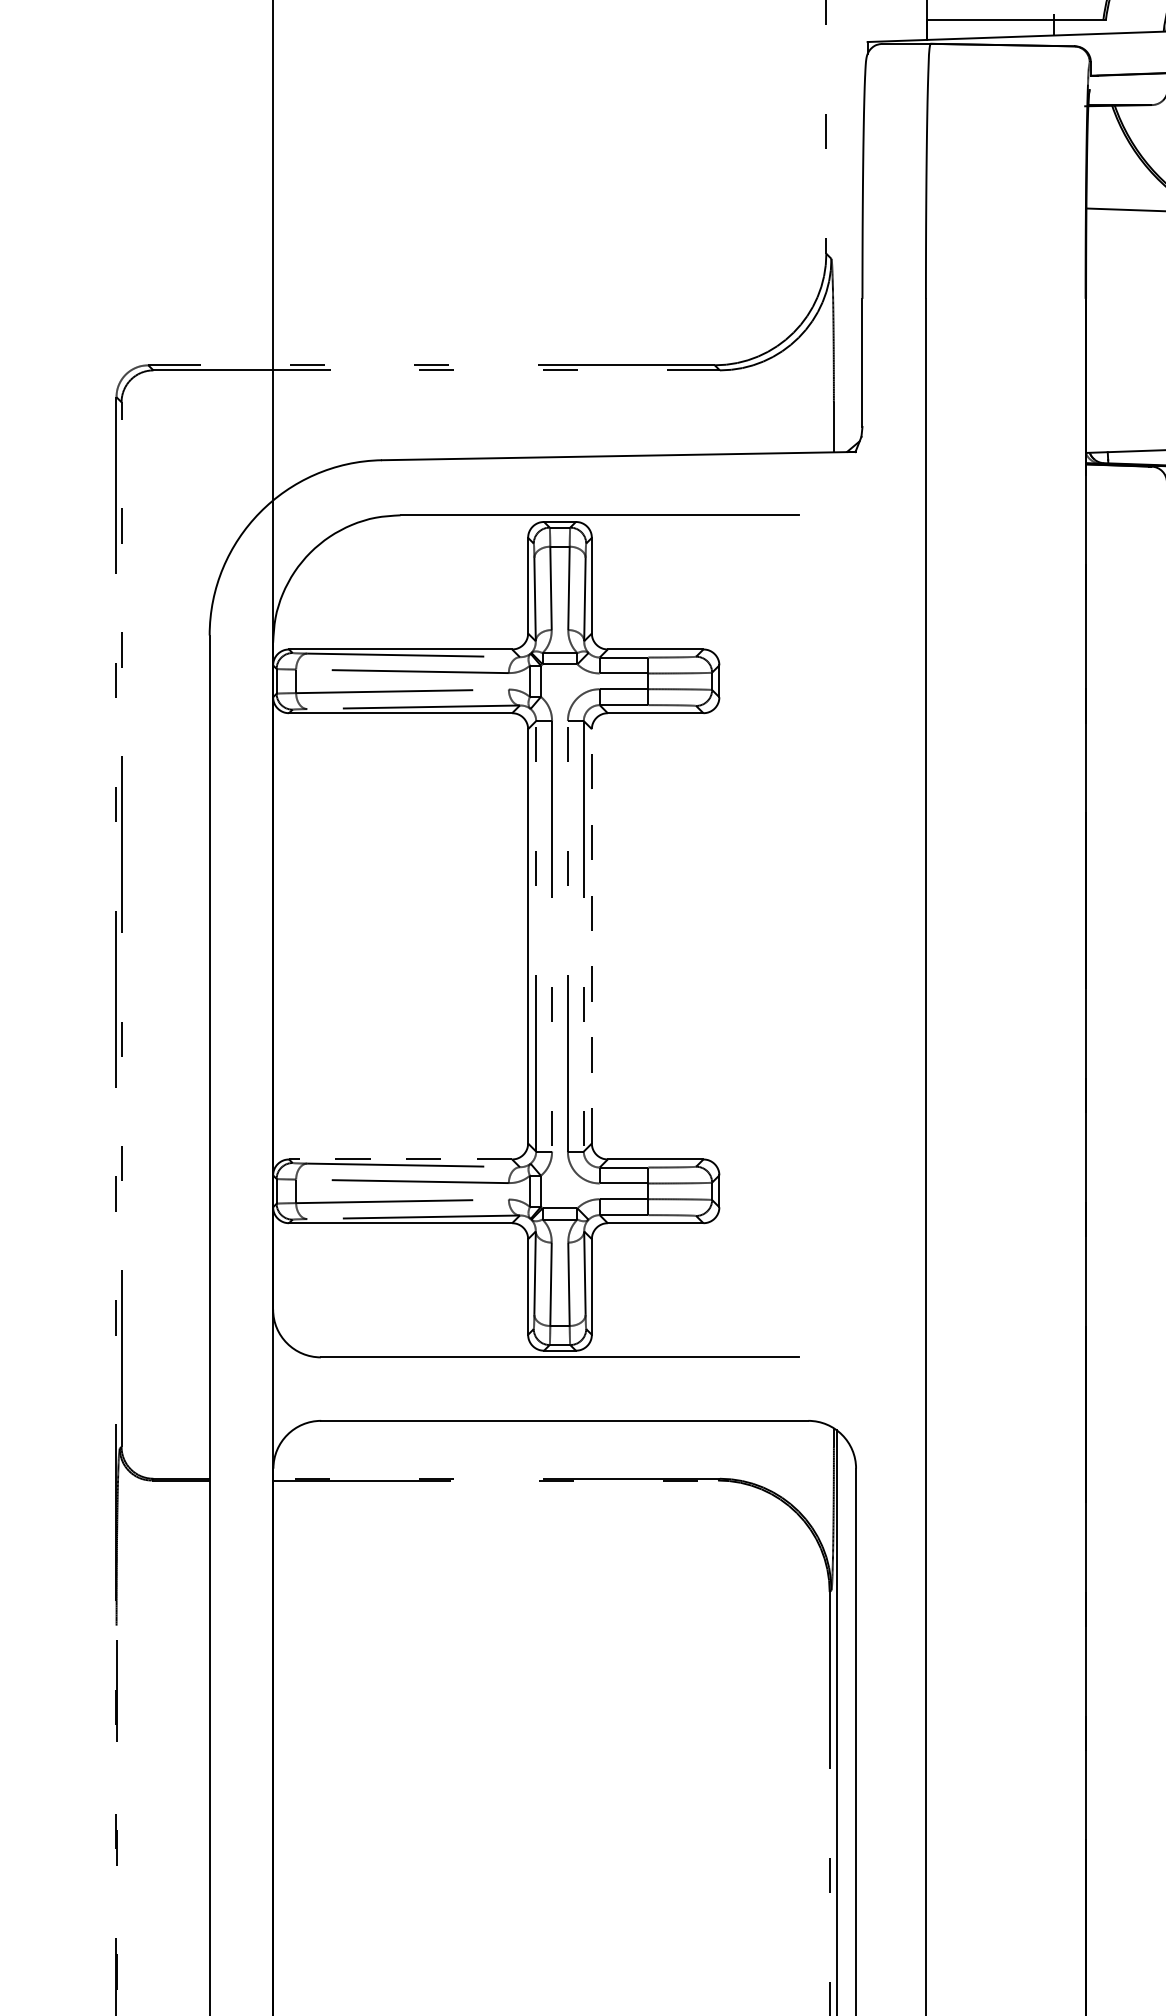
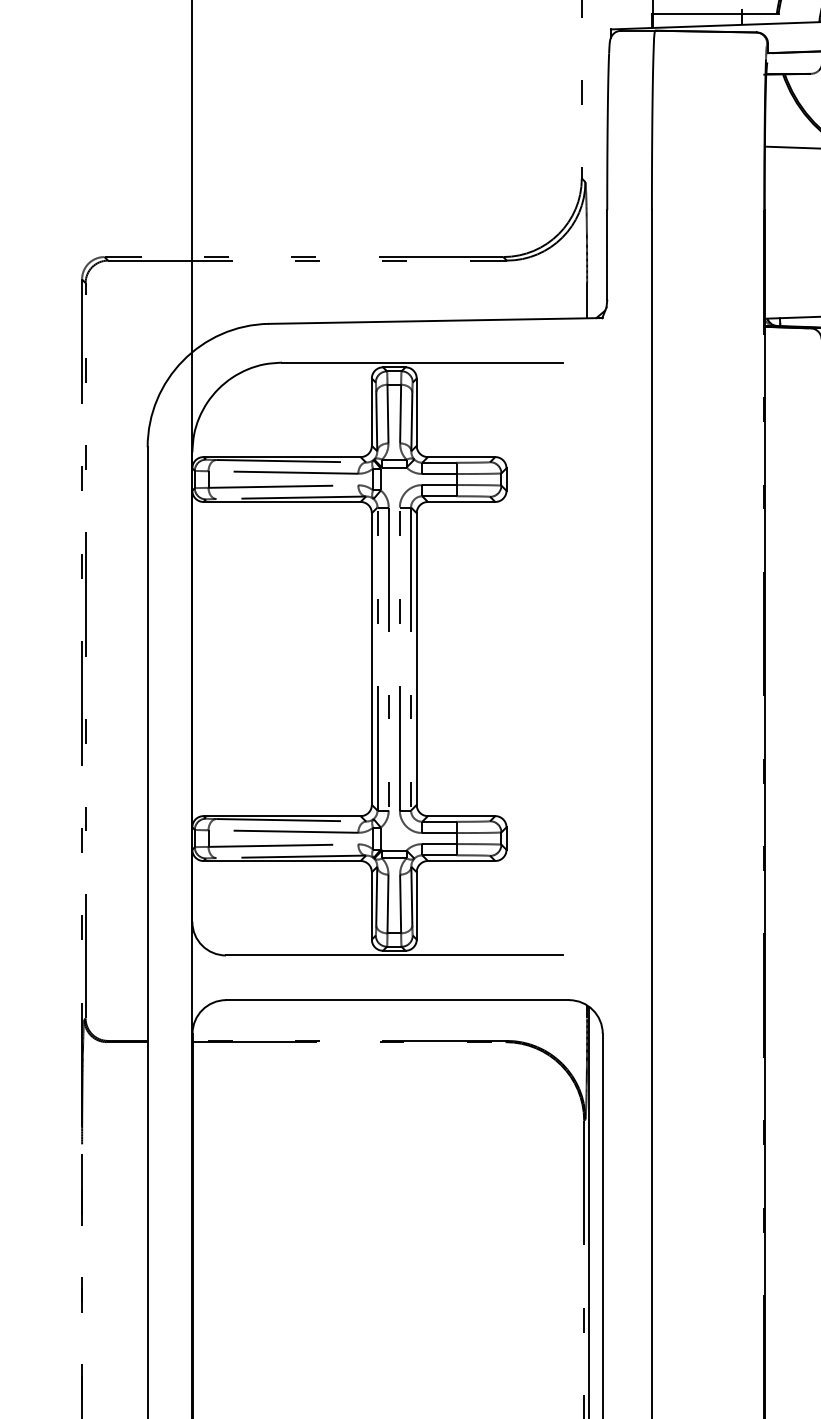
line: (591, 935) -> (416, 658), dashed -> solid
line: (400, 1159) -> (282, 816), dashed -> solid

